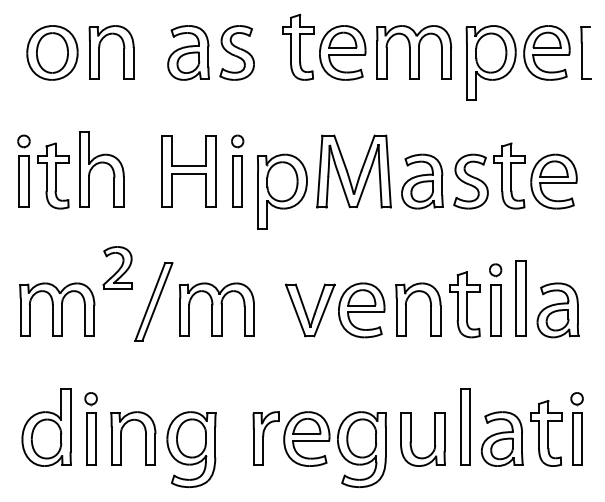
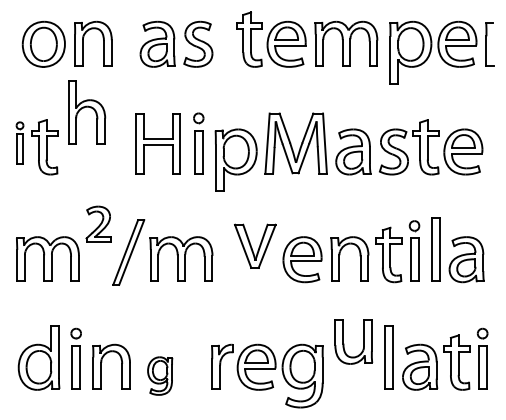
part: (101, 169) -> (86, 112), moved
part: (23, 170) -> (19, 142), size x0.7
part: (310, 310) -> (255, 246), moved
part: (411, 439) -> (344, 341), moved
part: (191, 449) -> (160, 376), size x0.6

